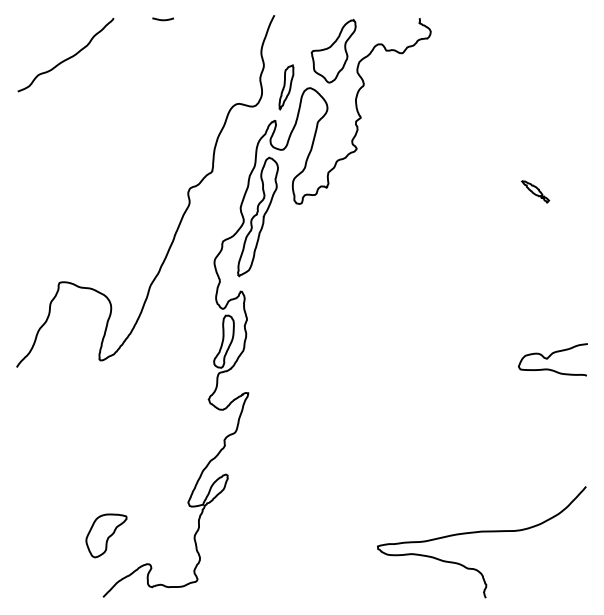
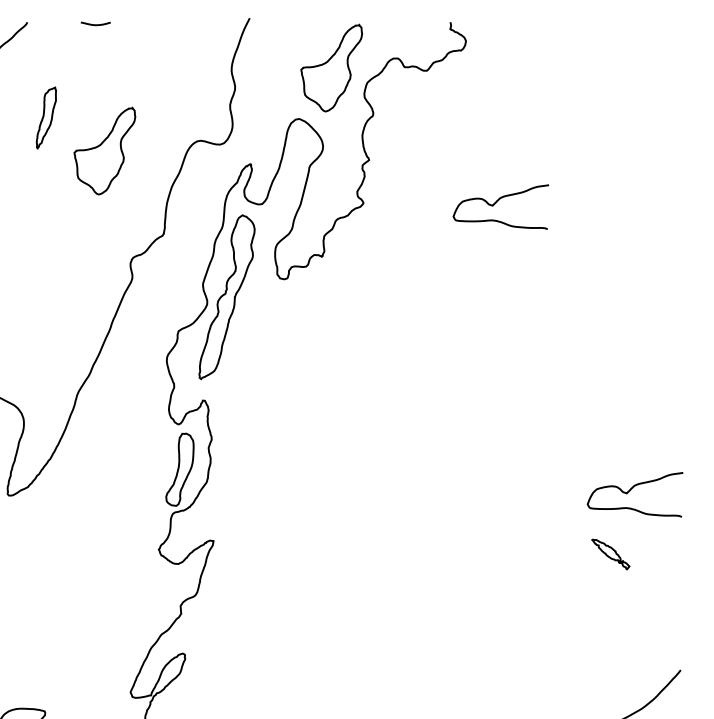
part: (286, 87) -> (46, 118), moved
part: (169, 110) -> (104, 149), added
curve: (453, 148) -> (497, 202), added
part: (535, 191) -> (610, 553), moved

